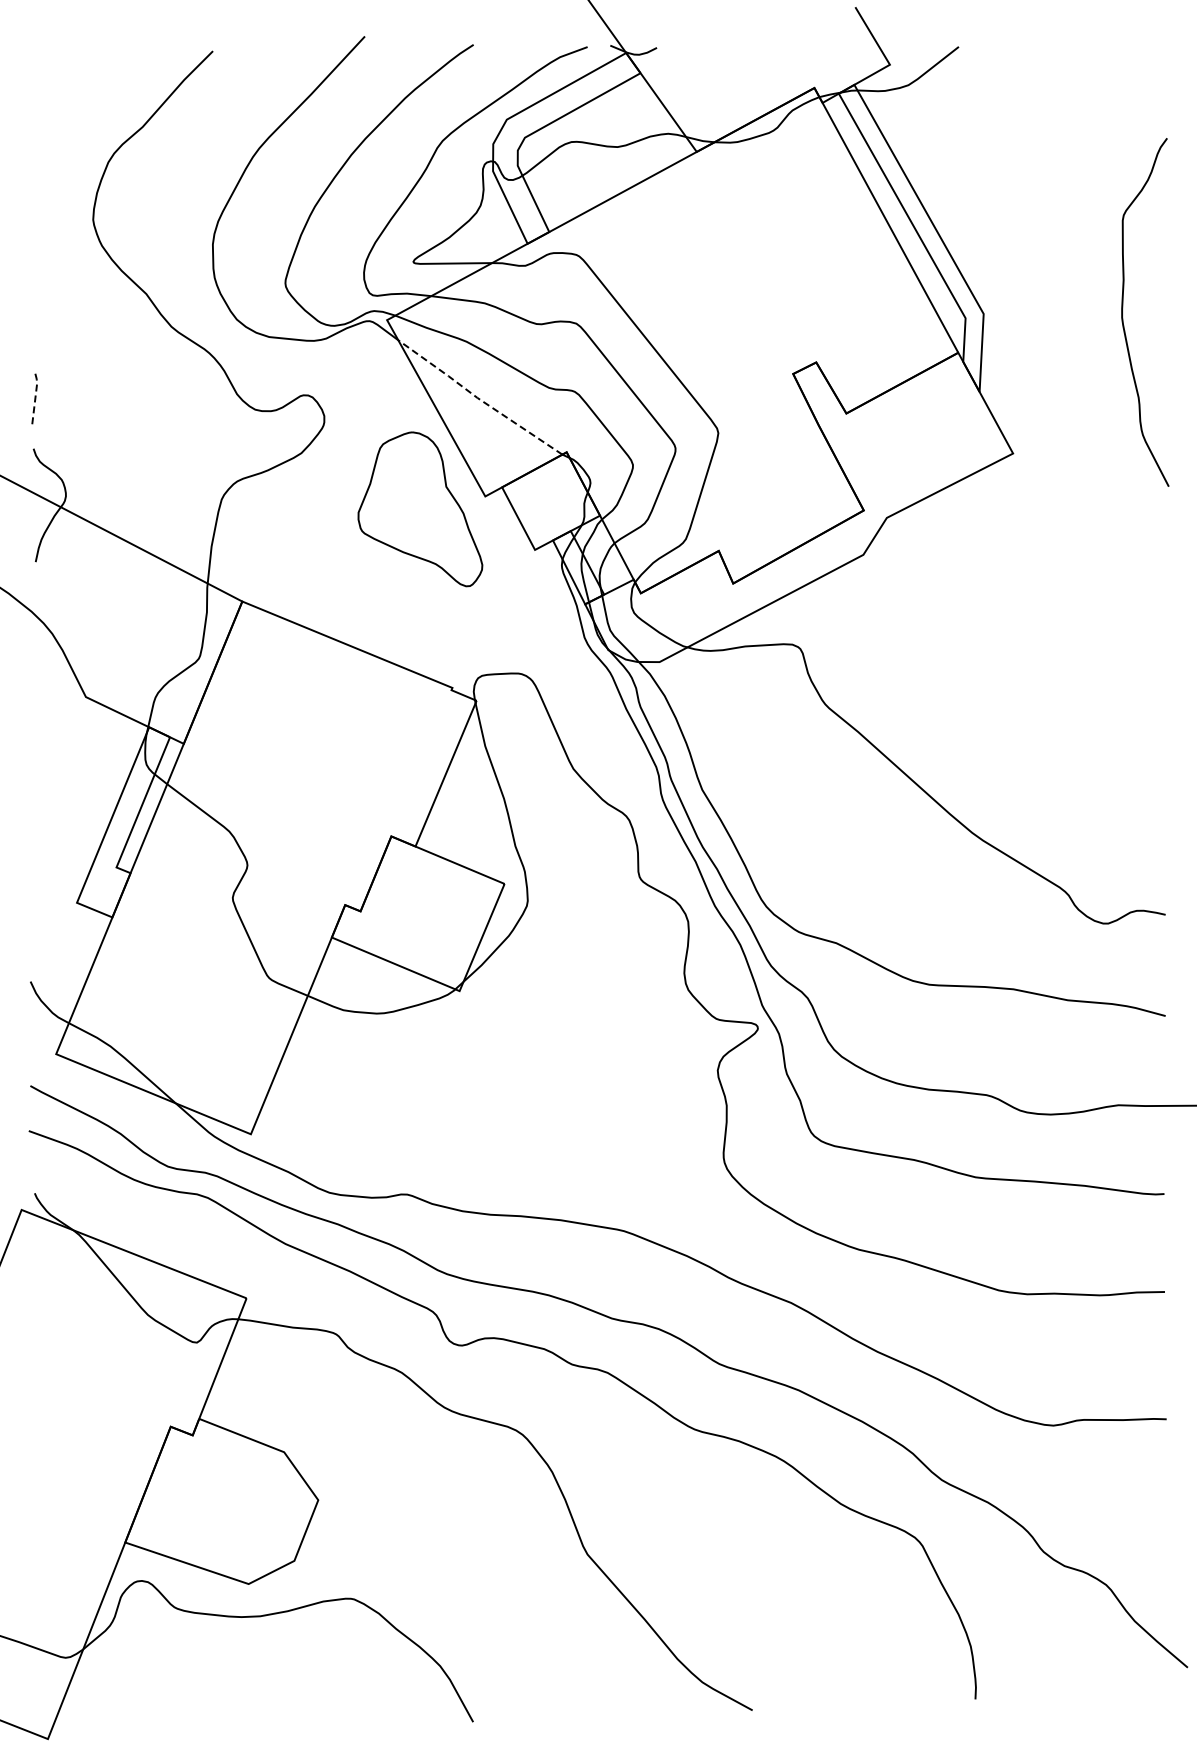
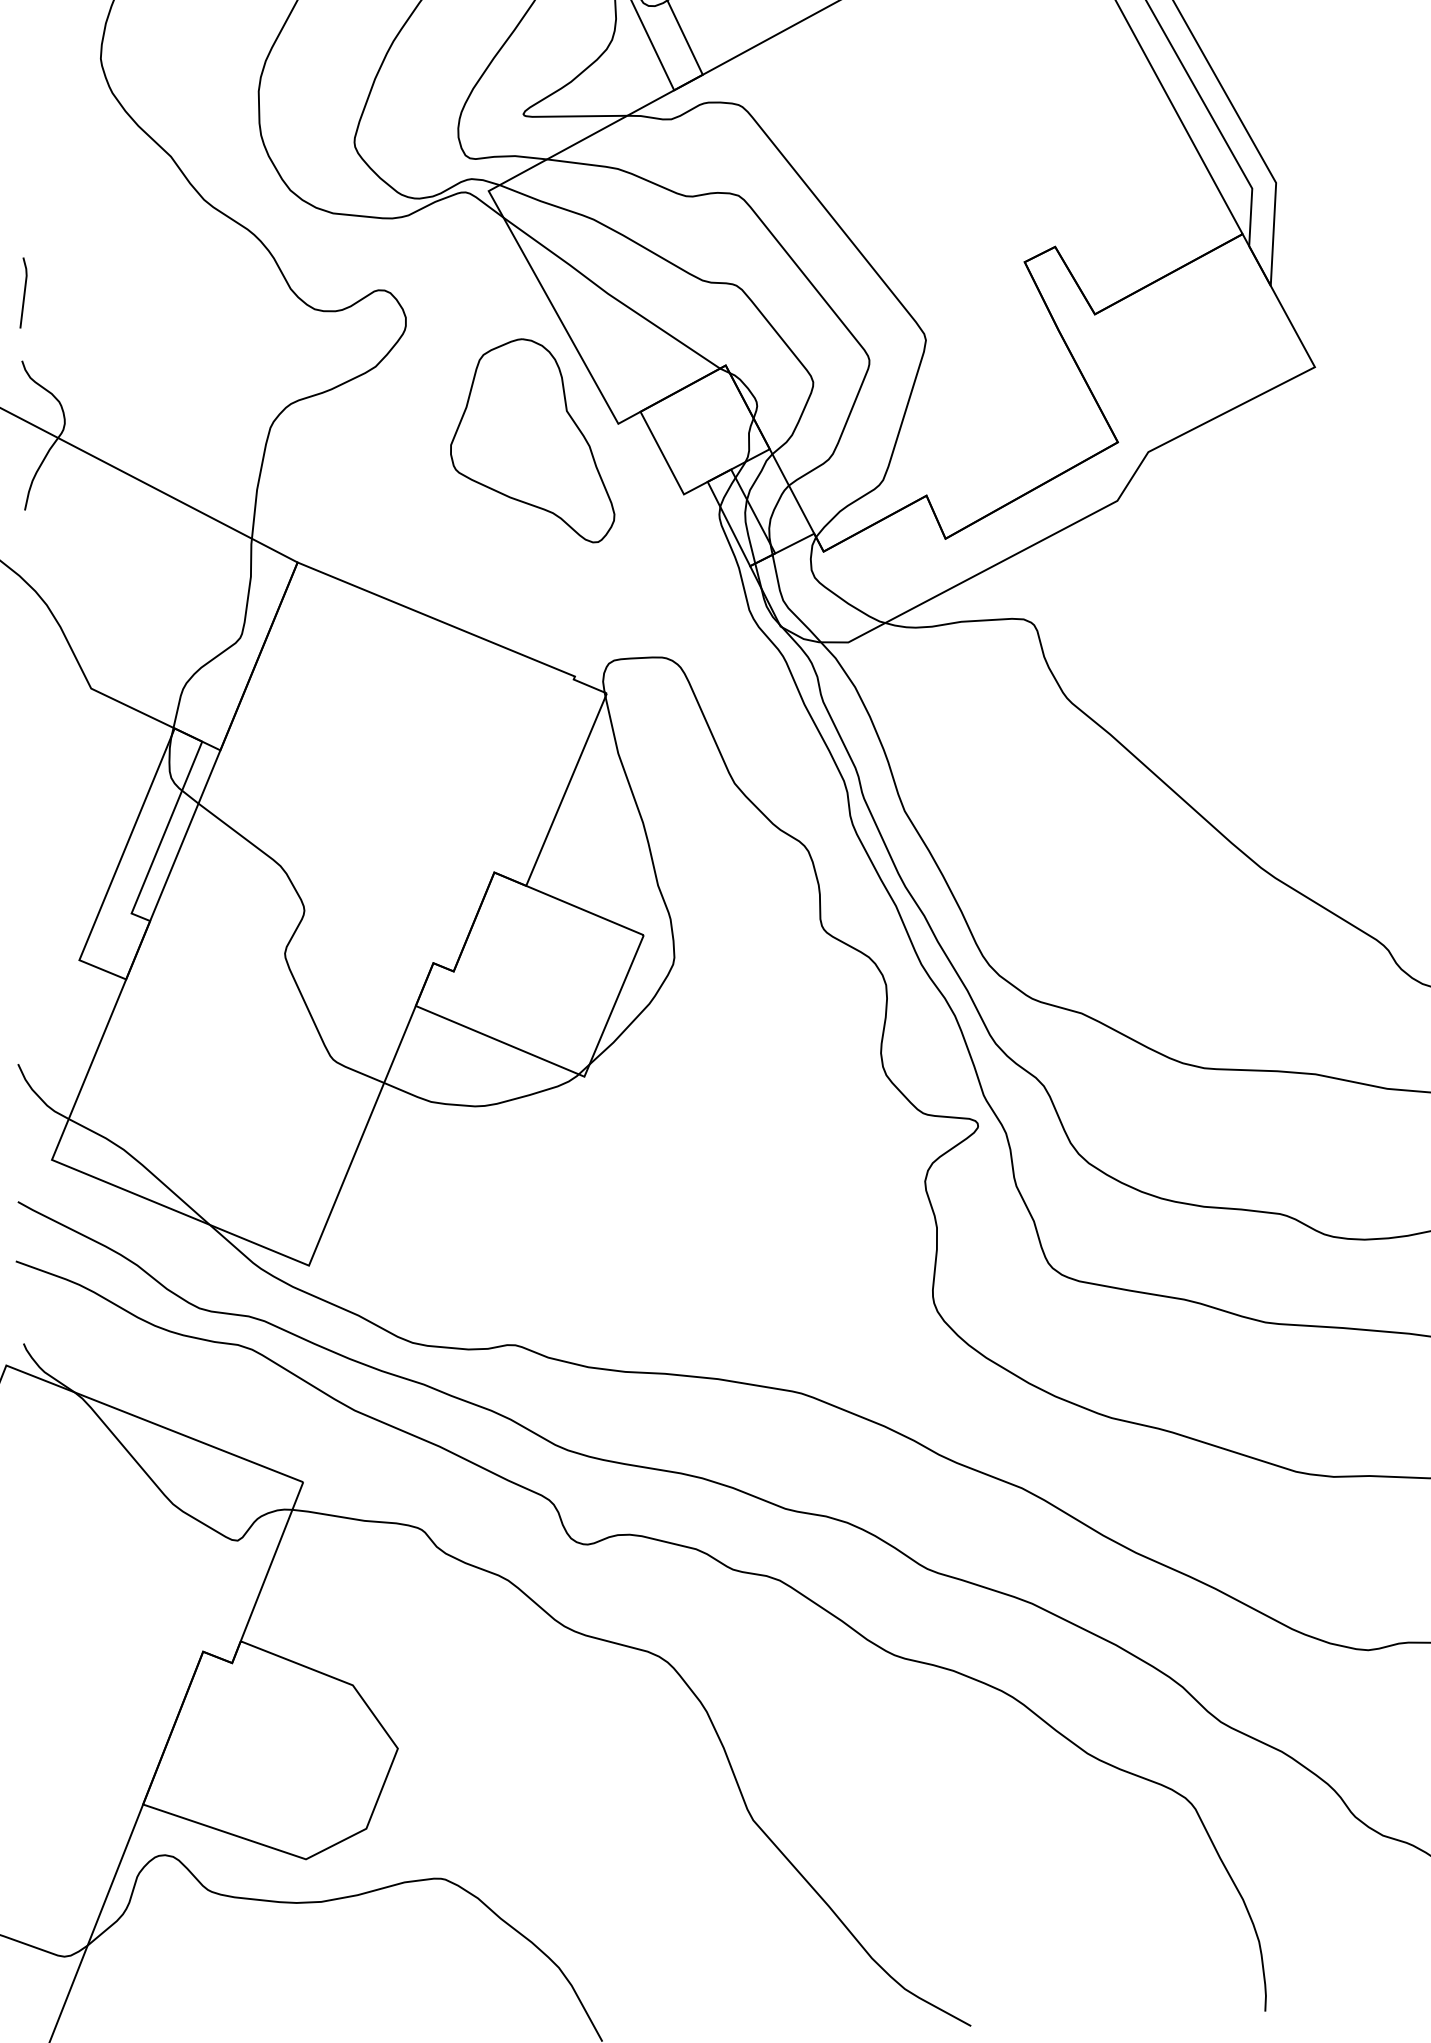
line: (35, 396) -> (24, 291), dashed -> solid
line: (478, 398) -> (609, 294), dashed -> solid

